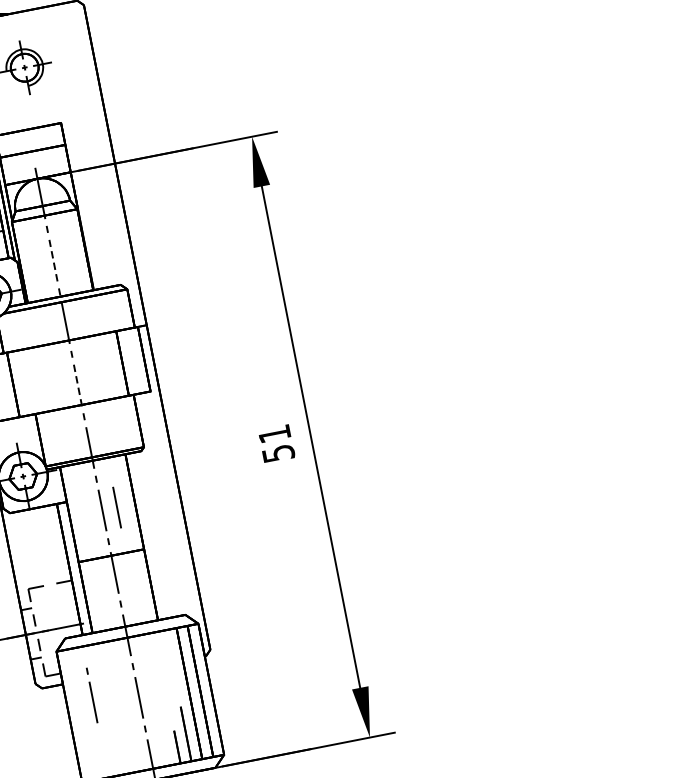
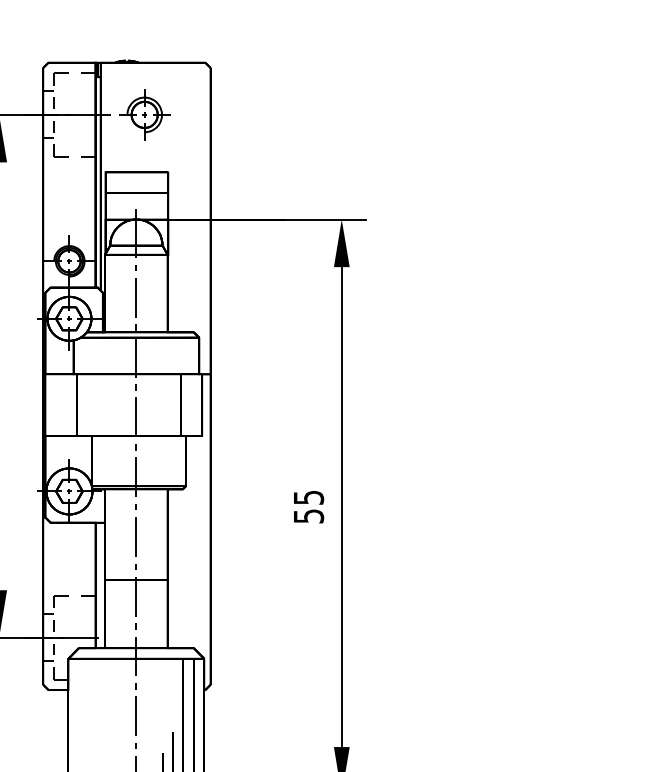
line: (53, 260) -> (136, 297), dashed -> solid
line: (78, 385) -> (136, 417), dashed -> solid
text: (275, 433) -> (309, 497), 51 -> 55
line: (116, 507) -> (149, 536), removed
line: (91, 695) -> (92, 705), removed

